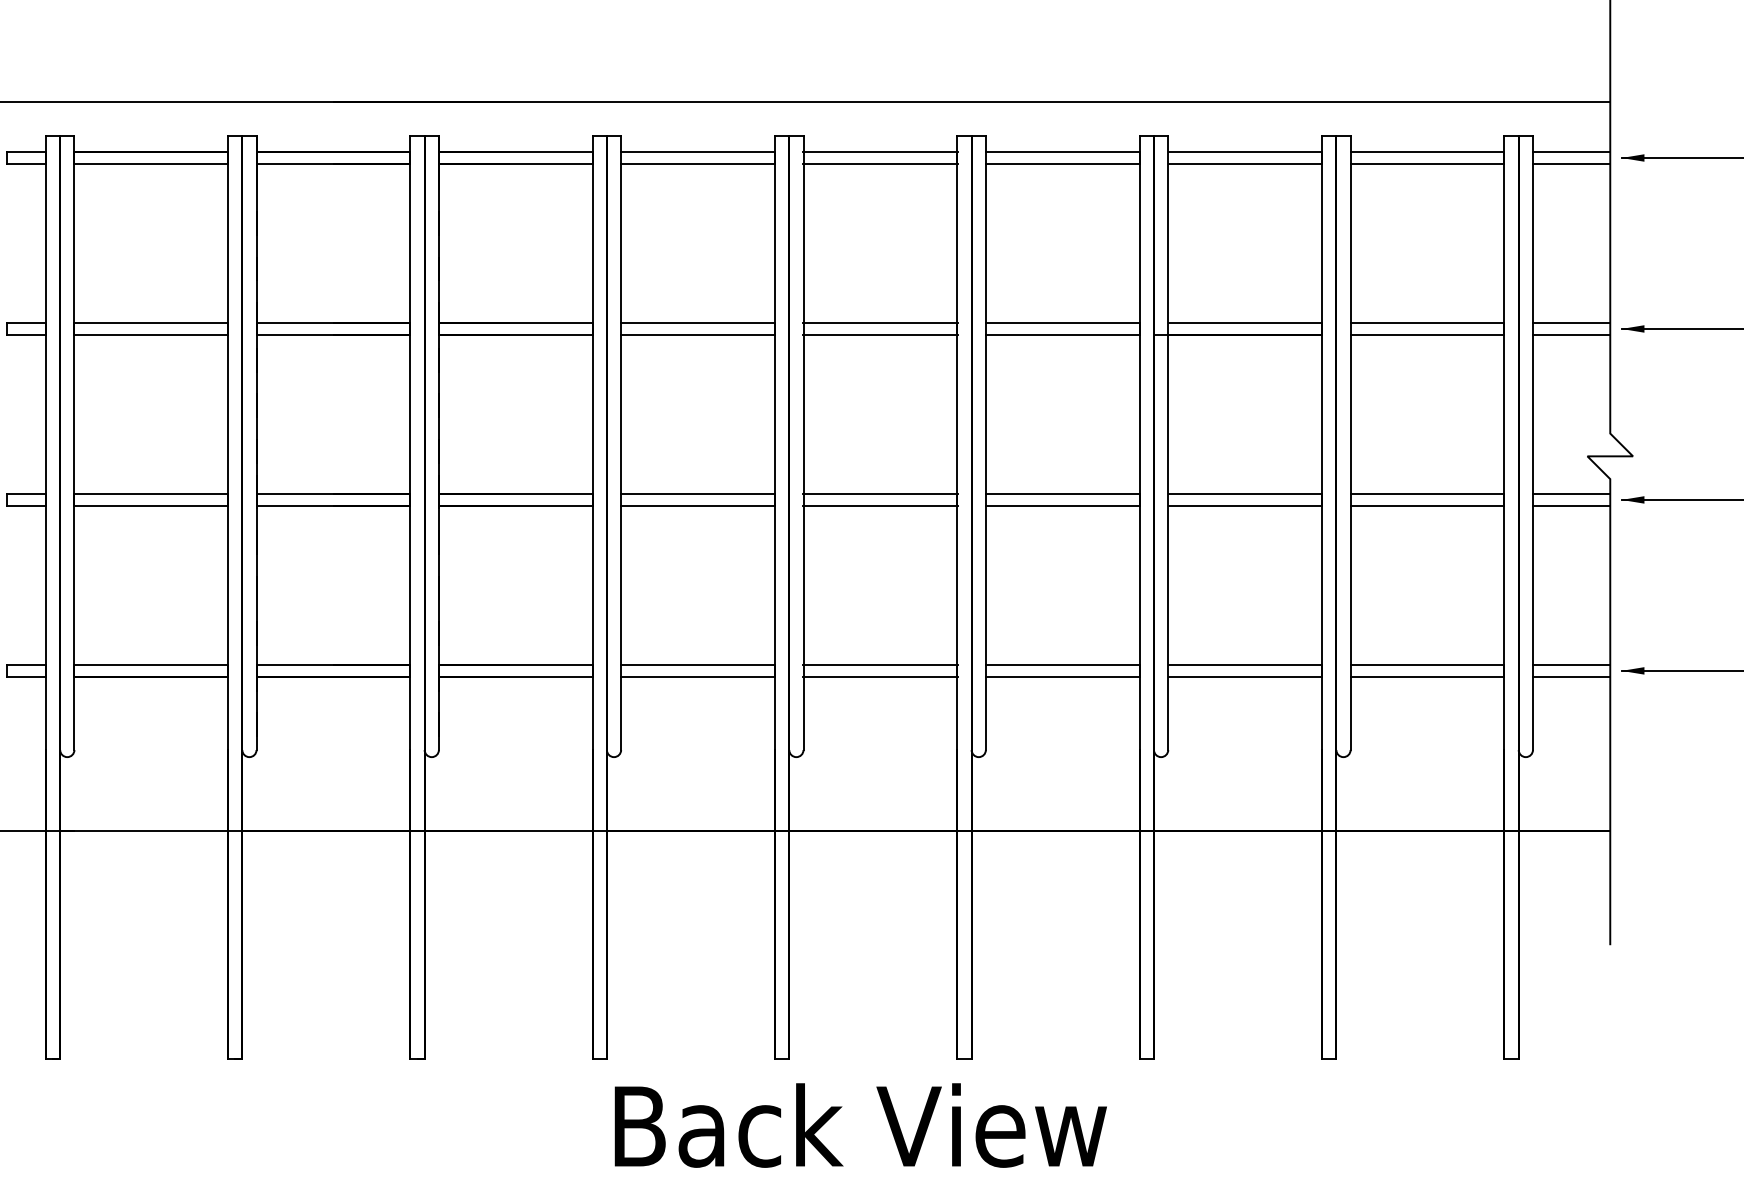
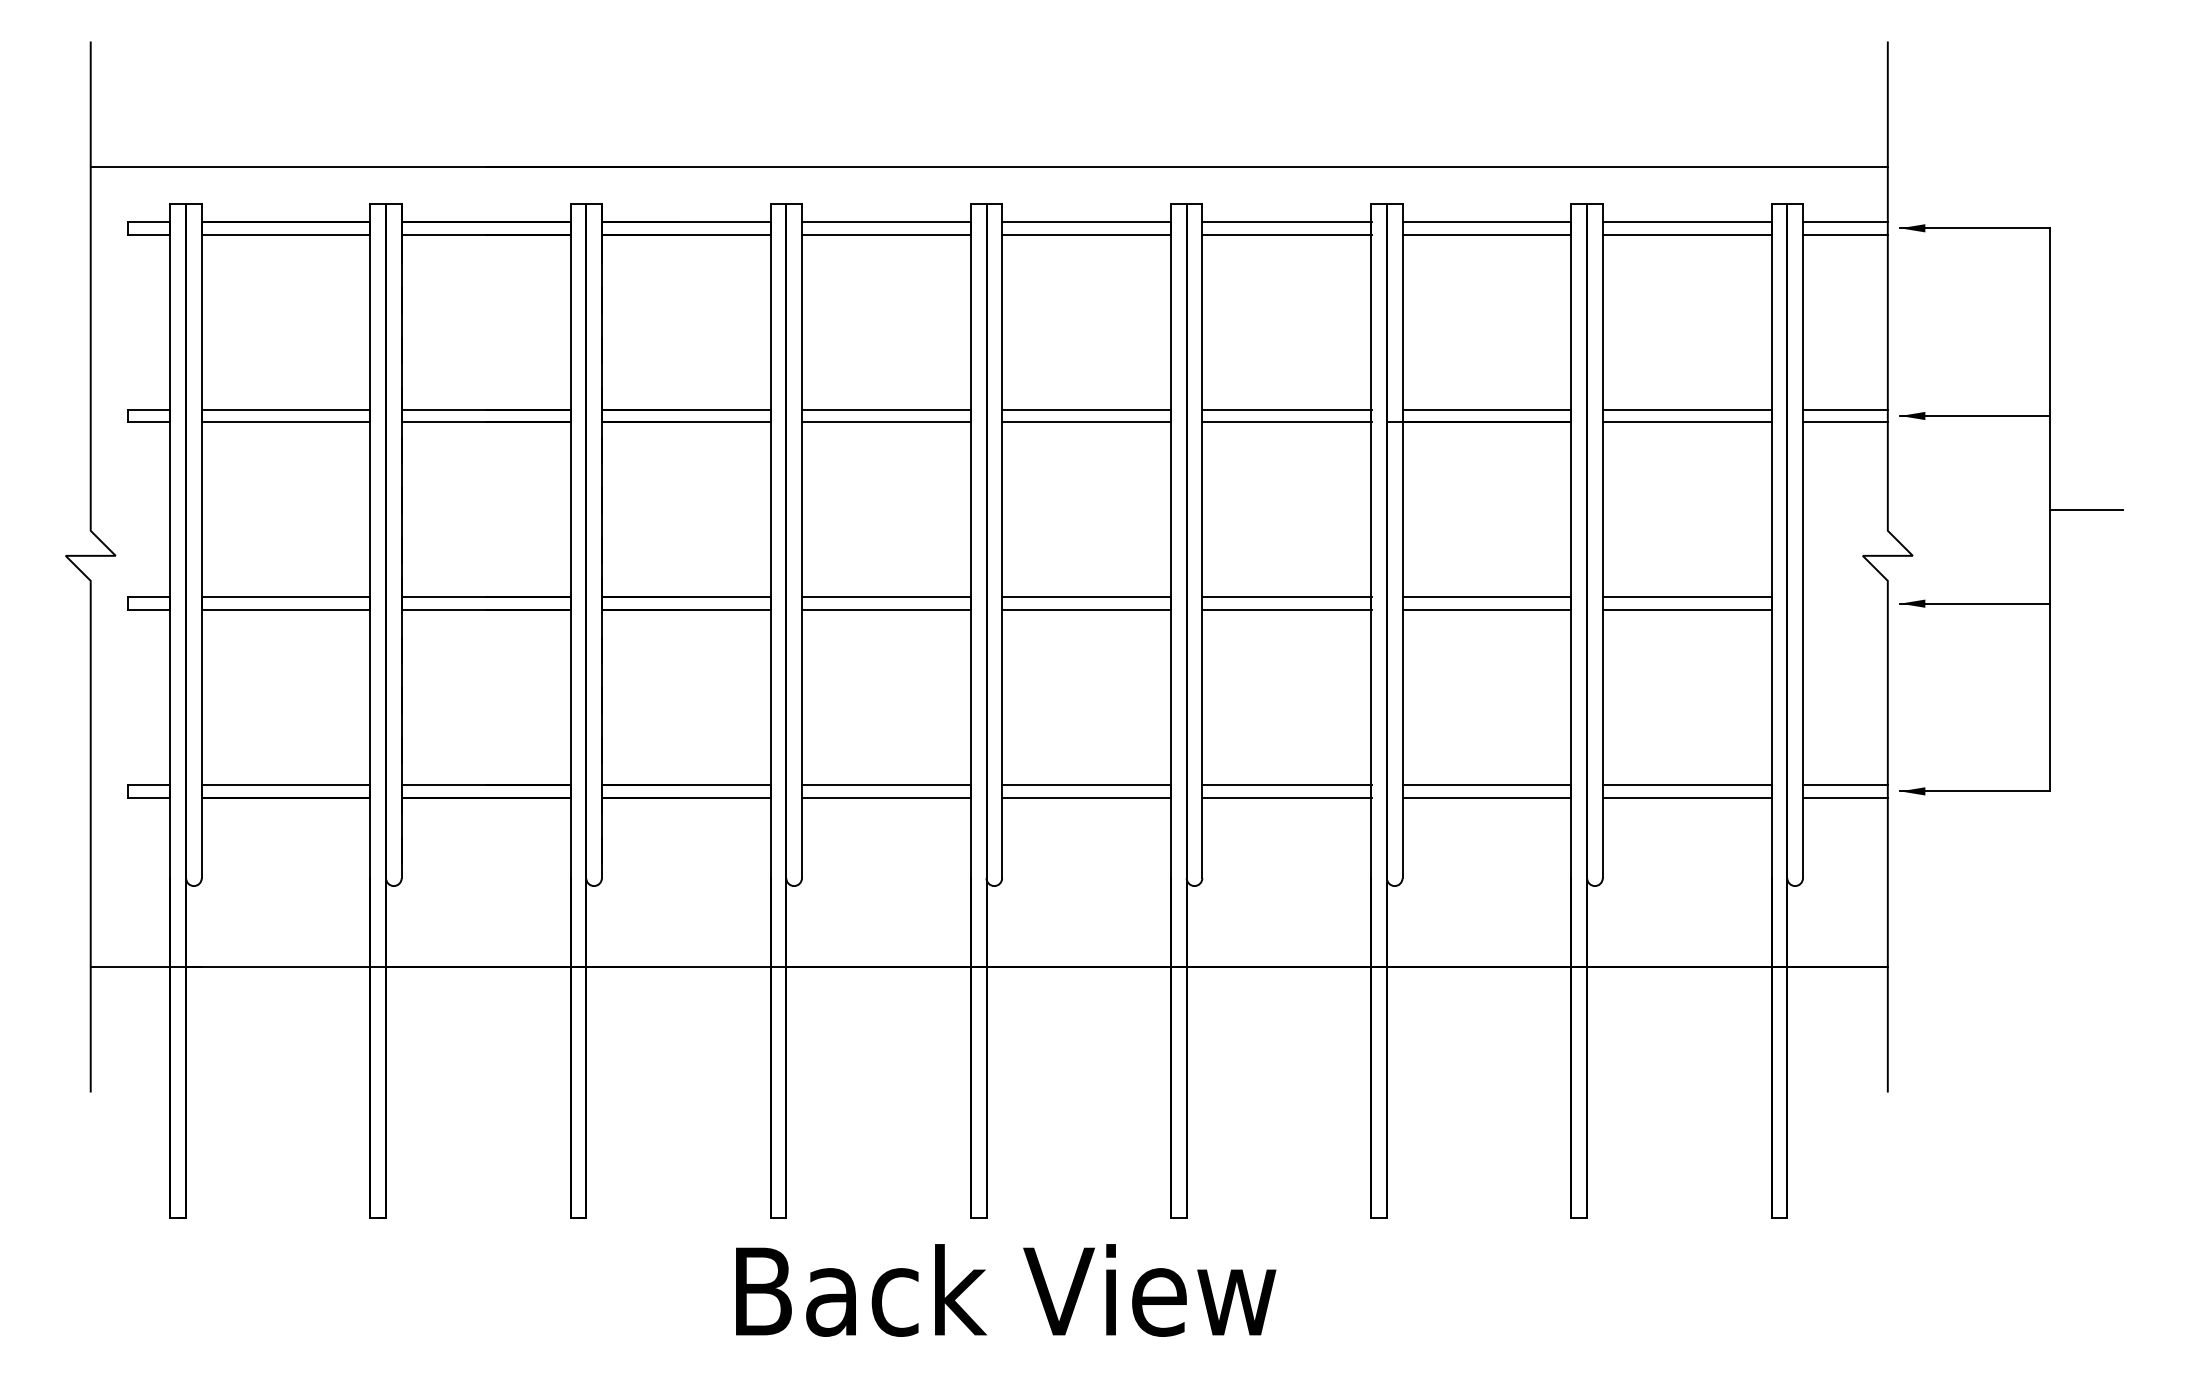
line: (1570, 494) -> (1844, 597), removed
line: (1570, 505) -> (1844, 609), removed
text: (861, 1125) -> (1006, 1290), moved

